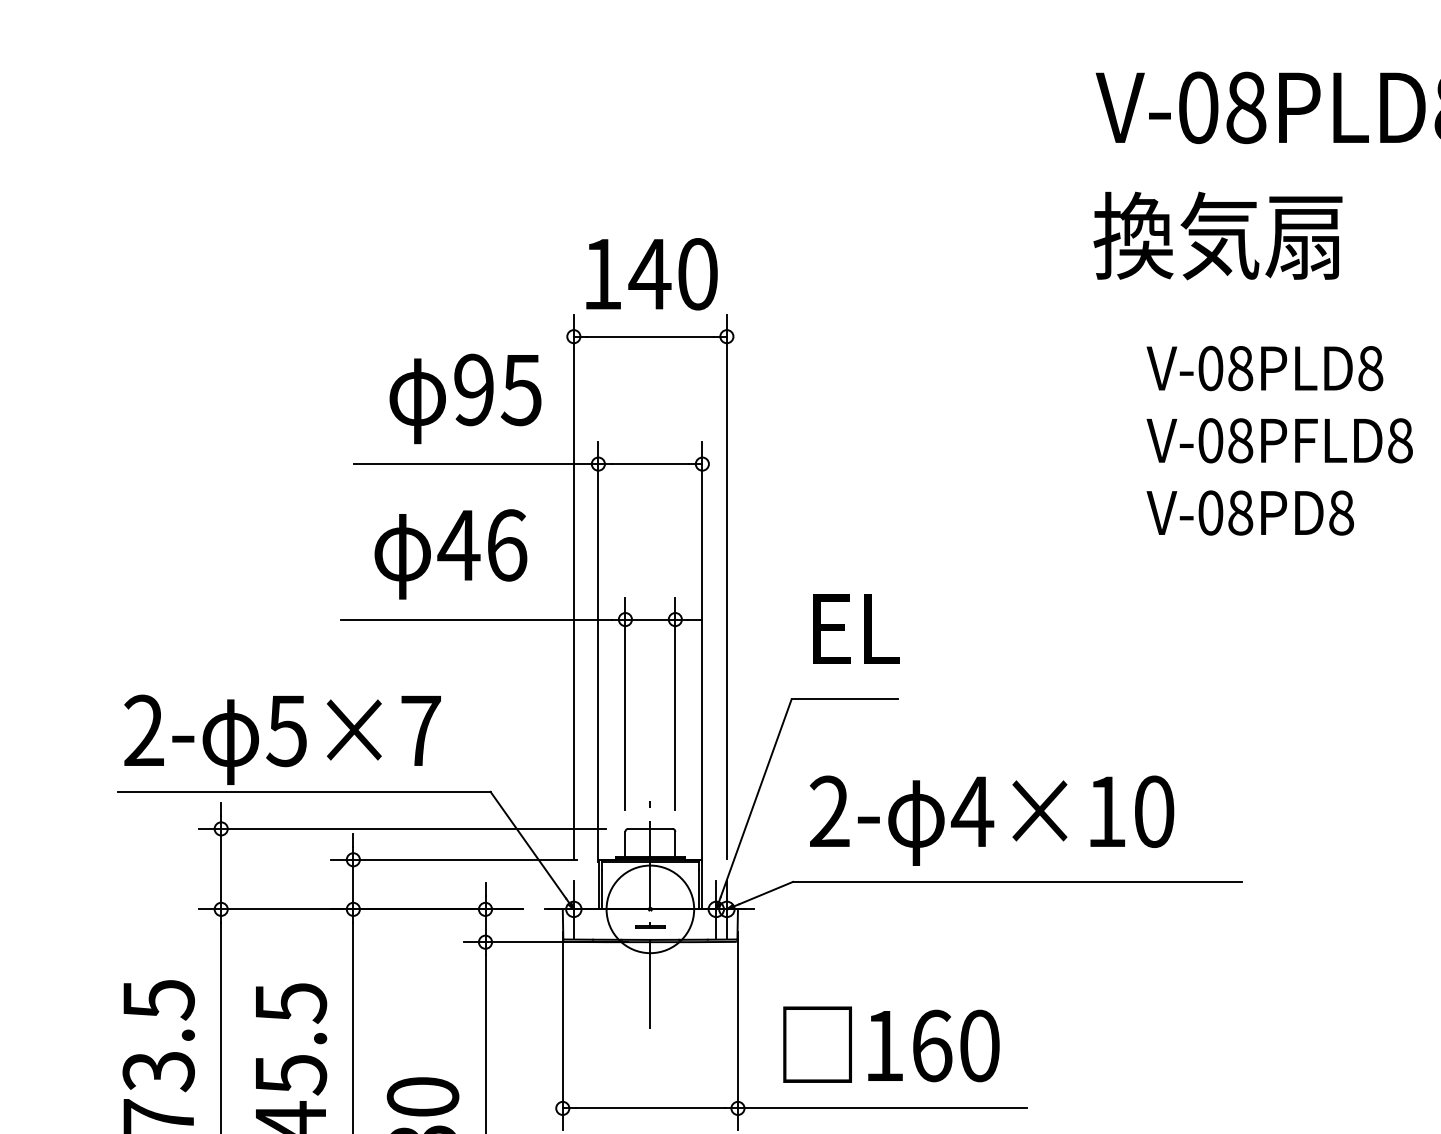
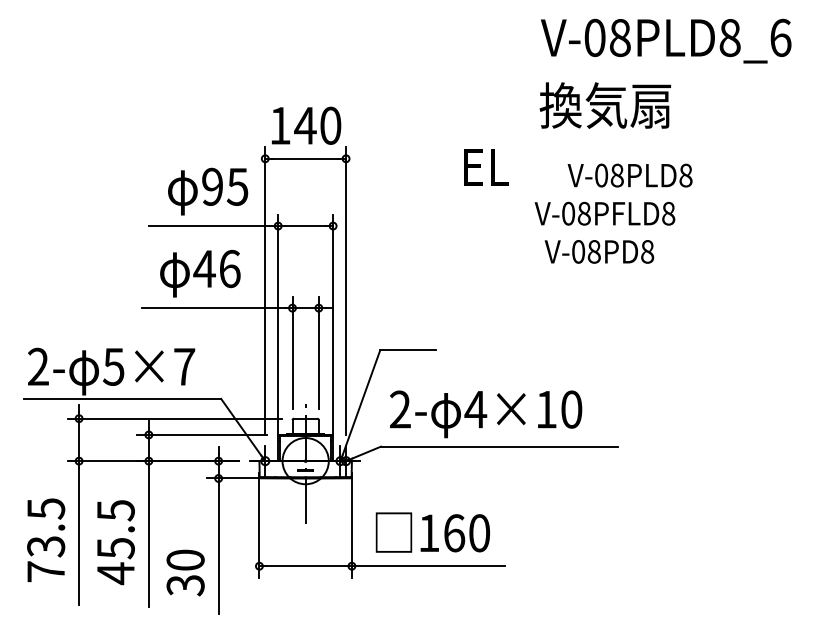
text: (1278, 440) -> (604, 213), moved
text: (1250, 512) -> (599, 251), moved
text: (856, 629) -> (486, 167), moved

